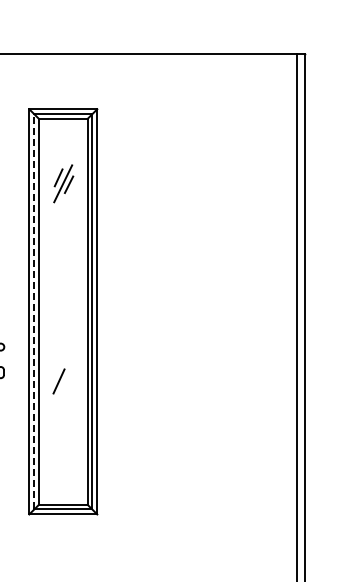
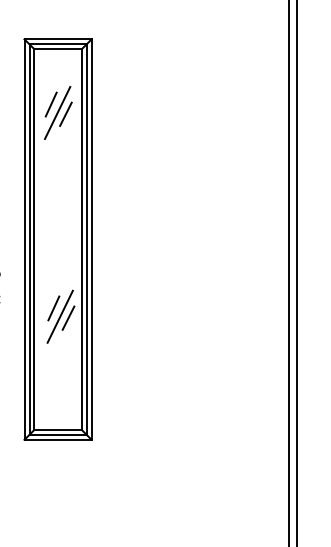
part: (63, 183) -> (58, 112), size x1.43
line: (34, 311) -> (29, 239), dashed -> solid
line: (65, 389) -> (60, 316), added
line: (73, 391) -> (68, 318), added

